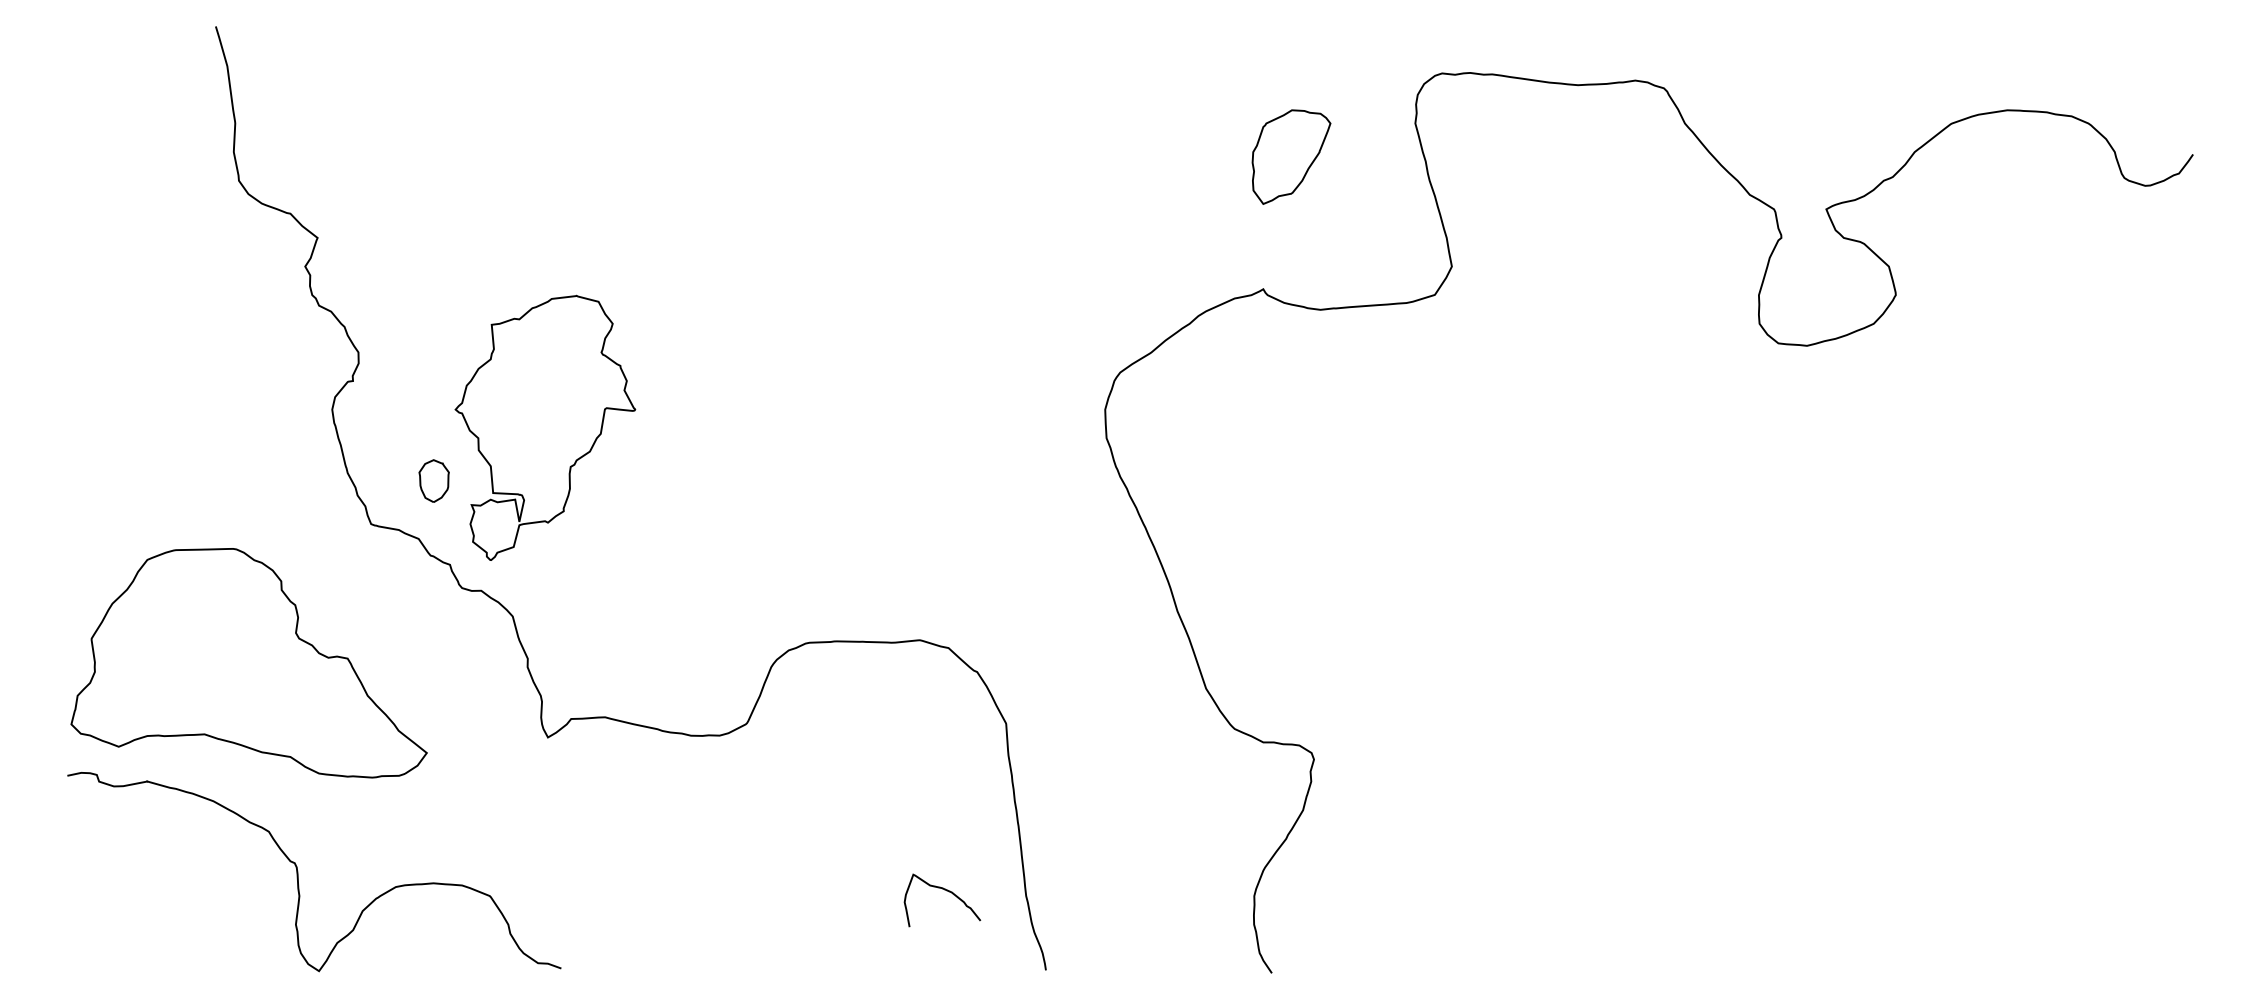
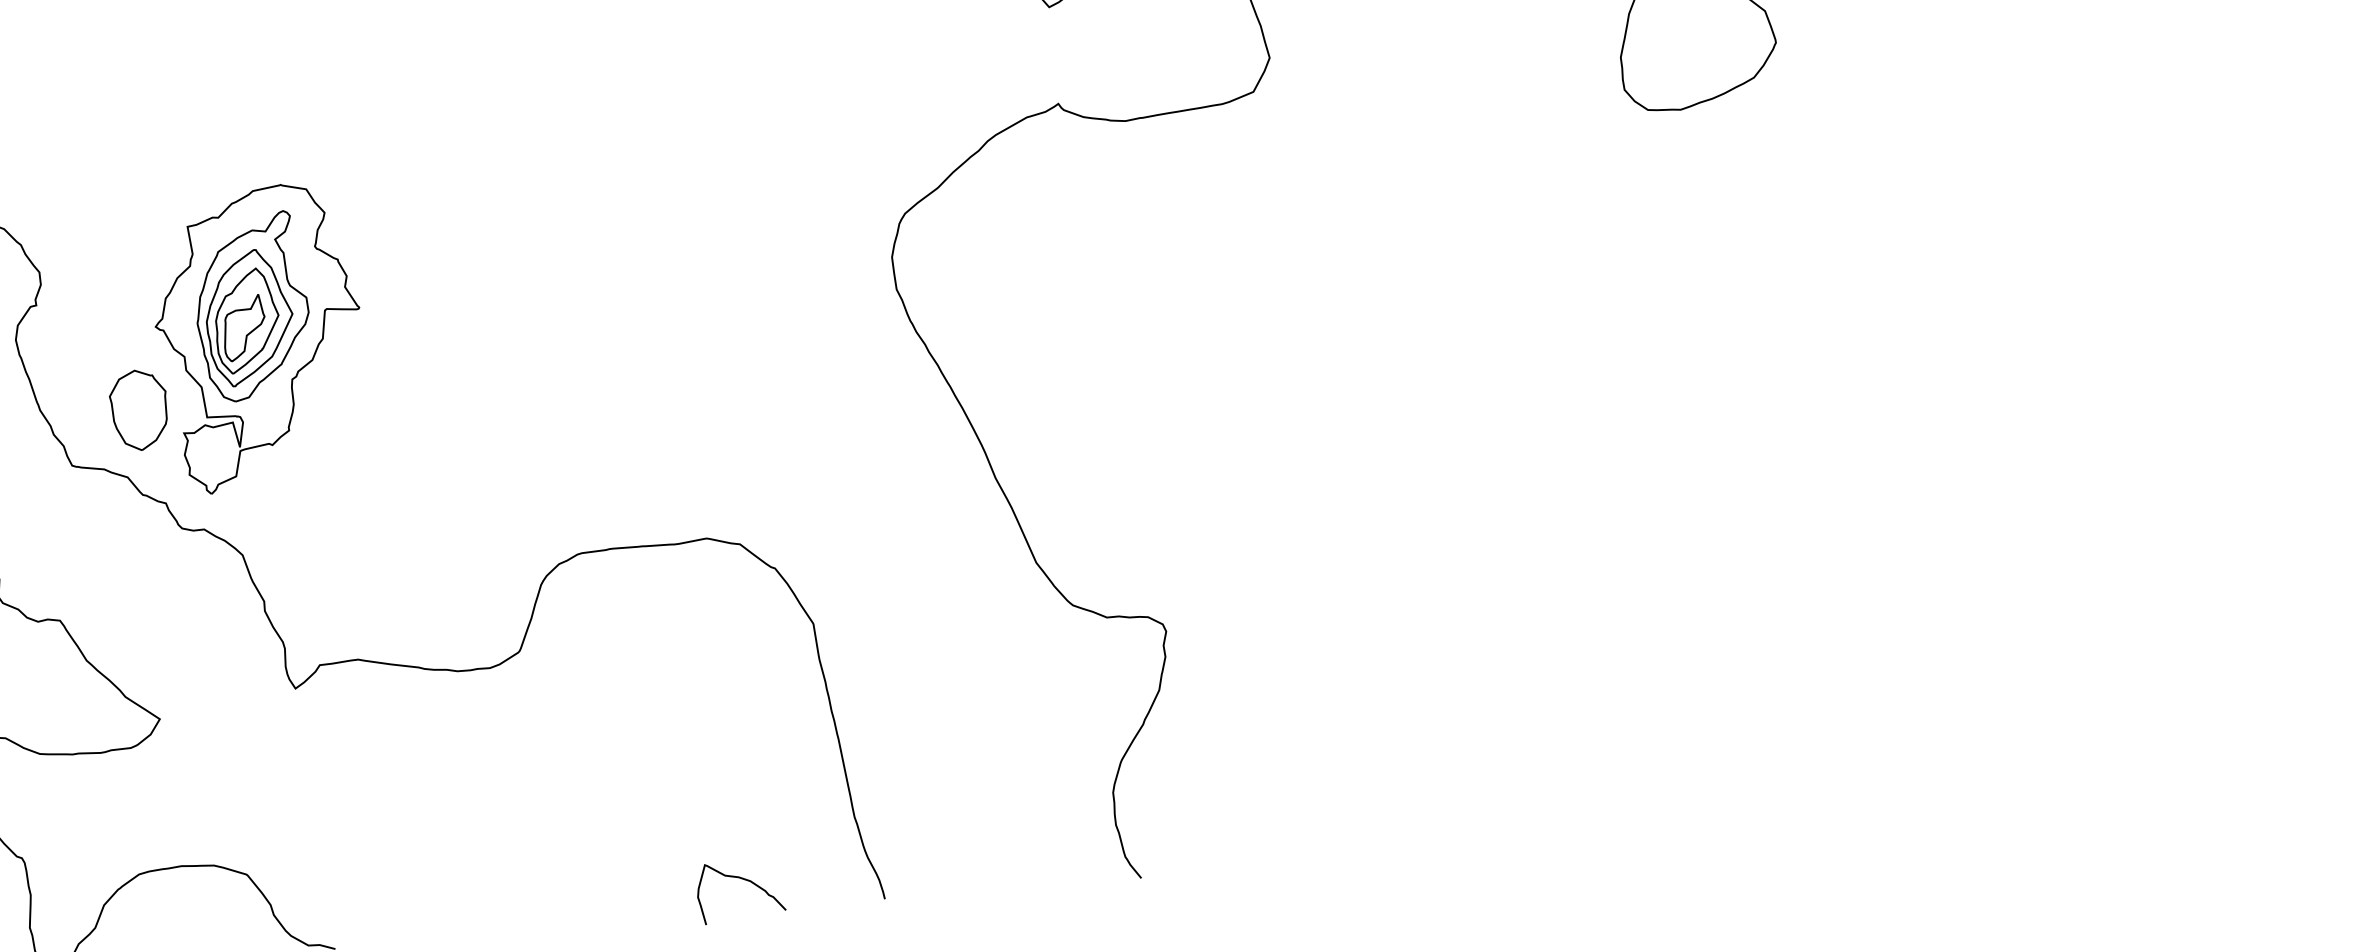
part: (541, 400) -> (252, 307), added
part: (433, 480) -> (138, 409), size x1.67
curve: (946, 891) -> (744, 880), moved

